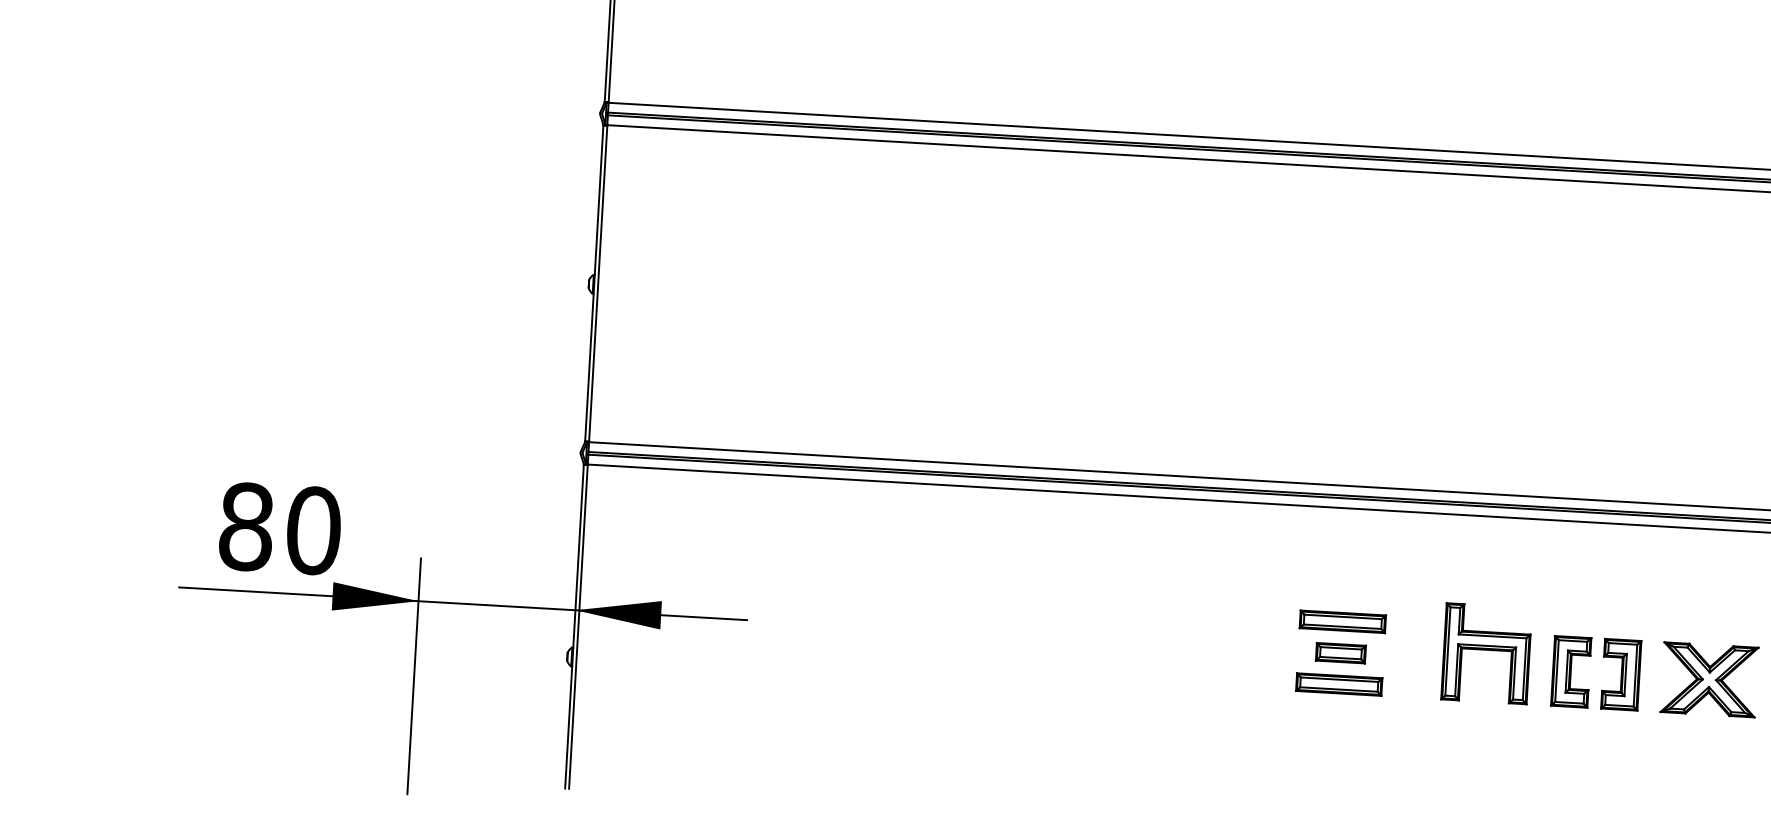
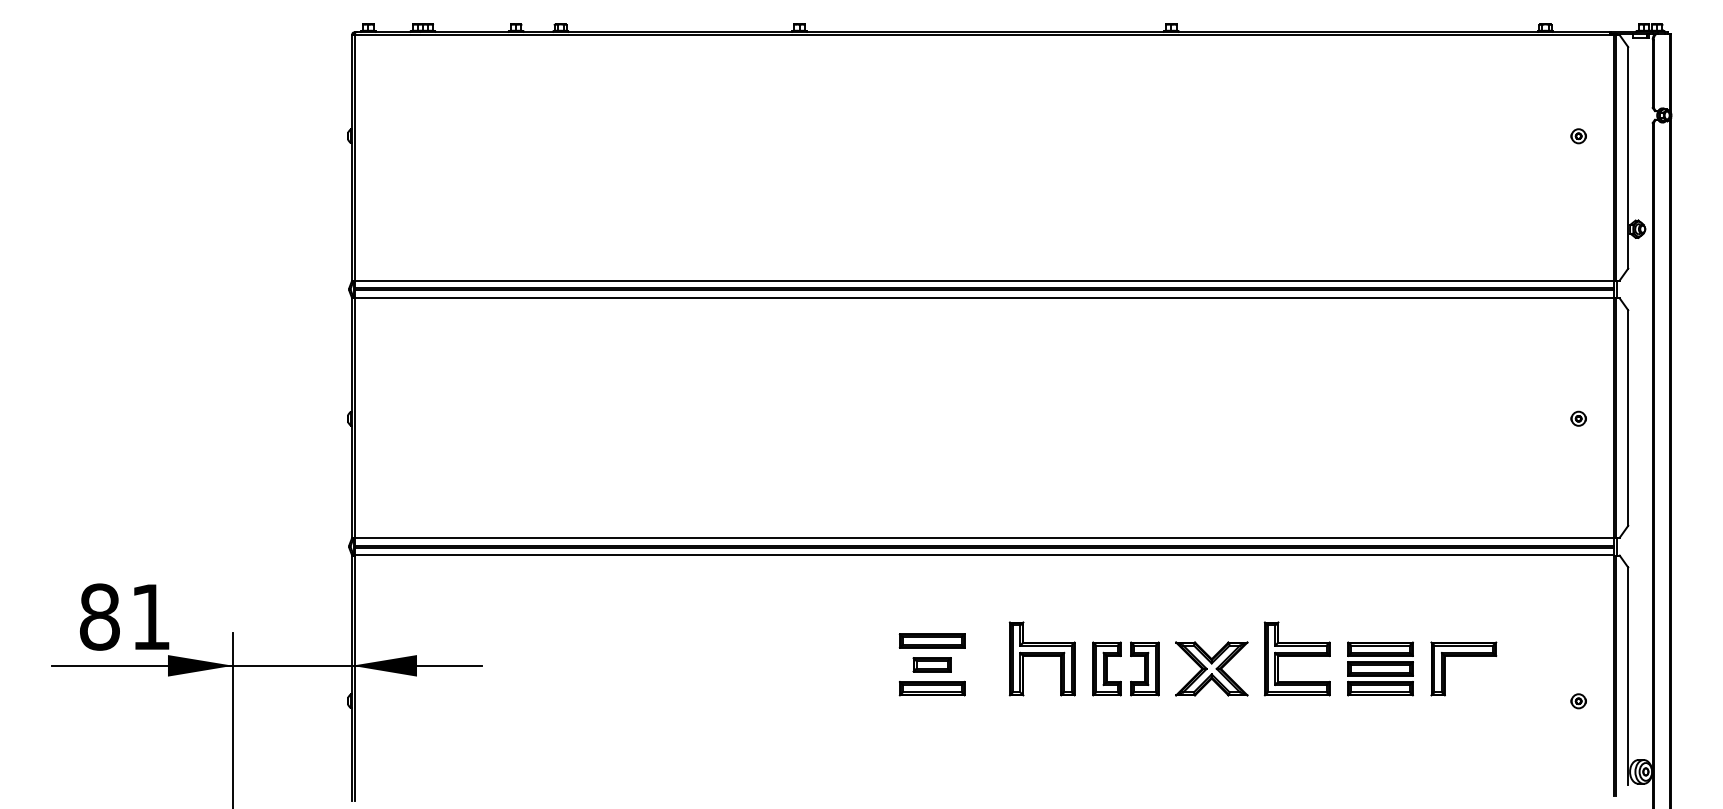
text: (313, 529) -> (150, 616), 80 -> 81

